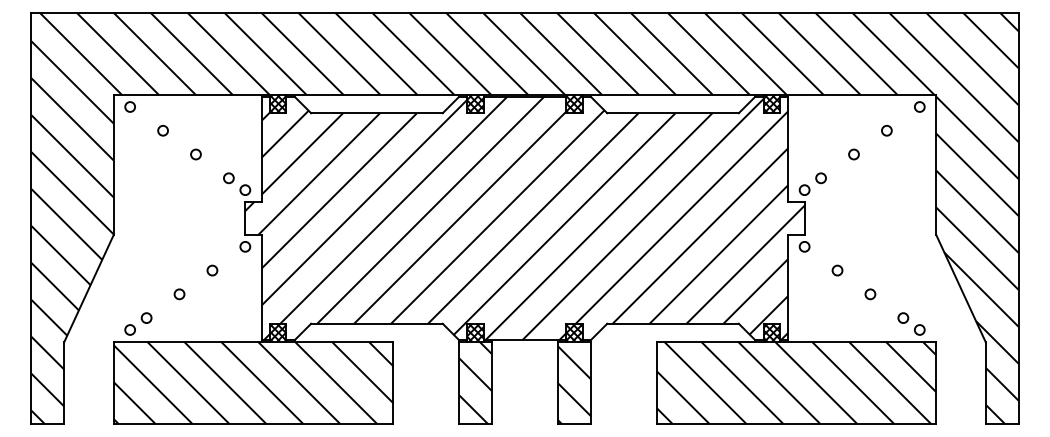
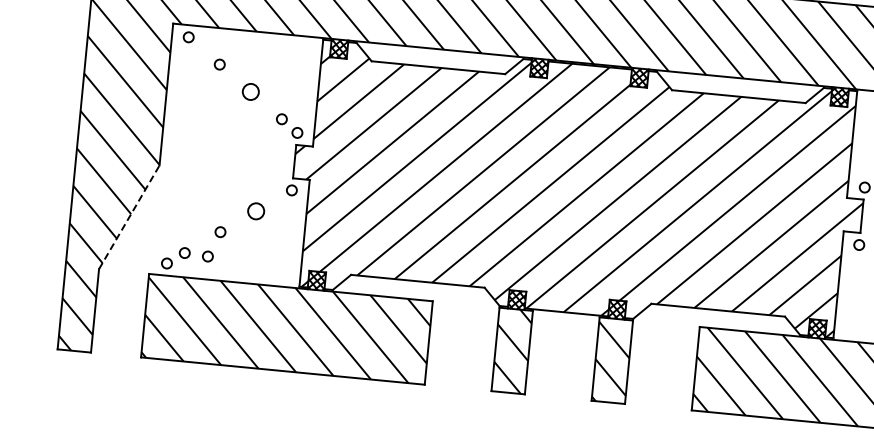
circle: (195, 154) -> (250, 91), size x1.6
circle: (212, 270) -> (256, 211), size x1.6
line: (89, 288) -> (129, 217), solid -> dashed
circle: (169, 319) -> (207, 256), added

